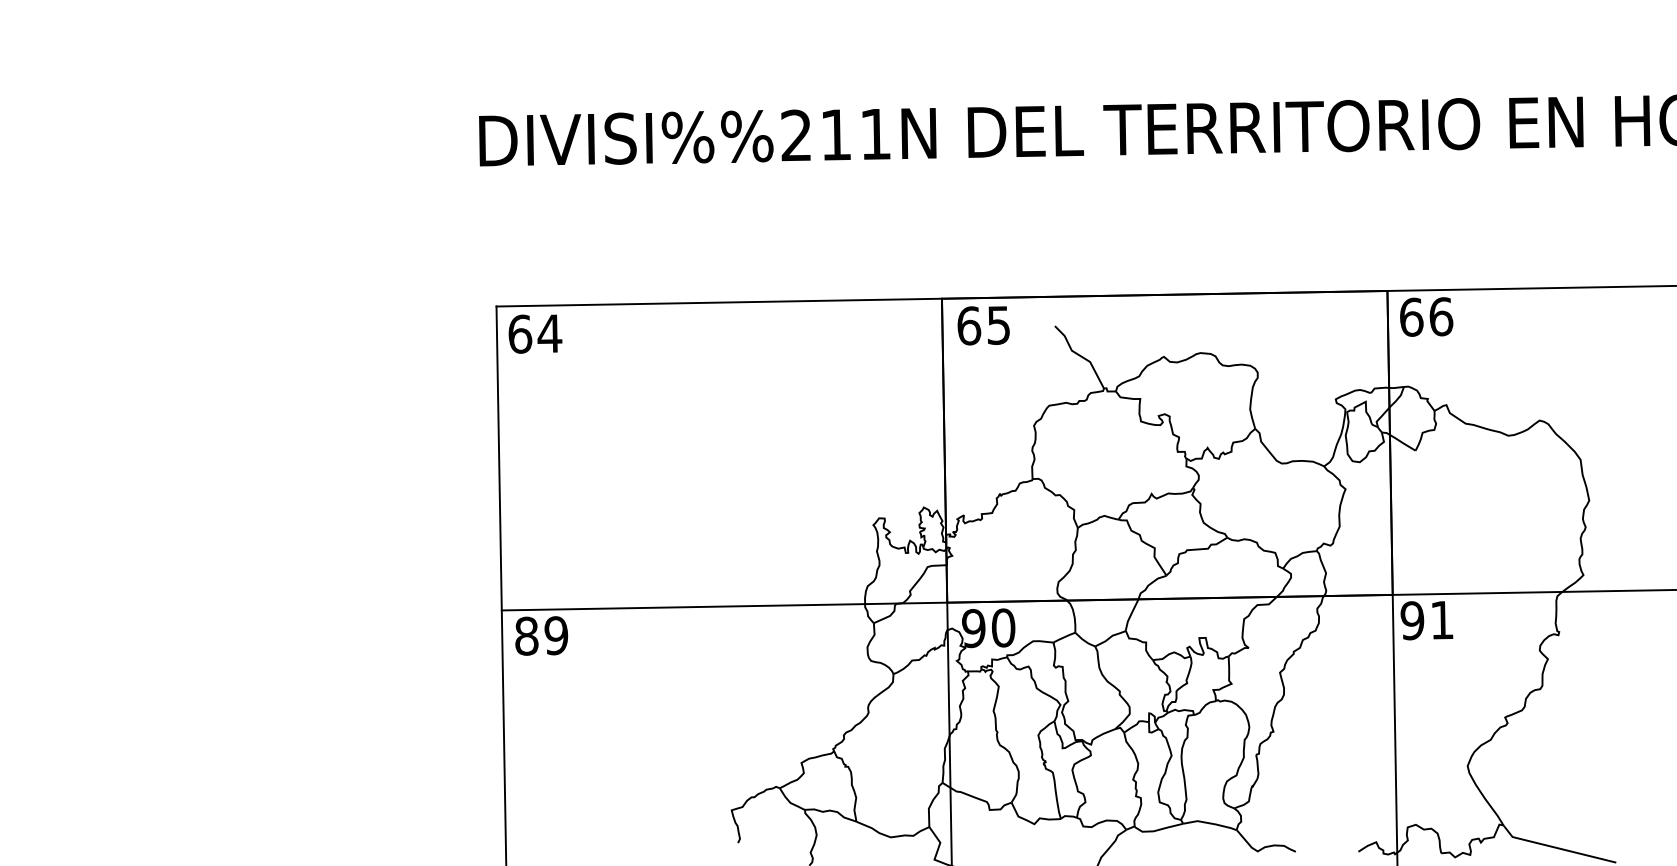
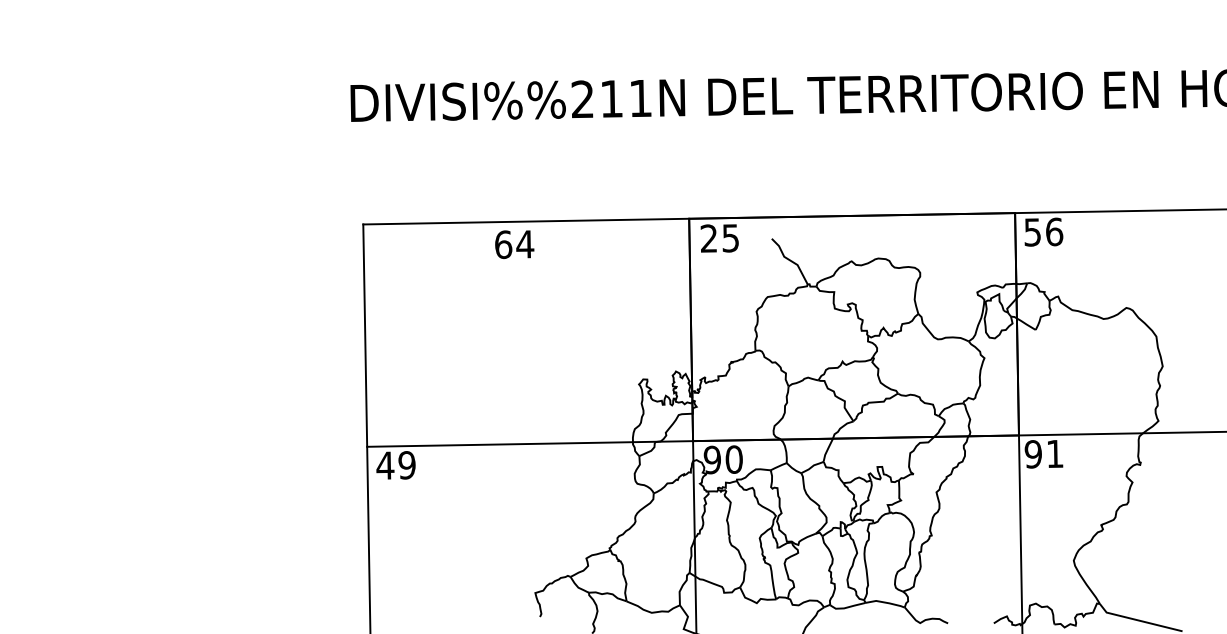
text: (1411, 316) -> (1032, 231), 66 -> 56
text: (969, 325) -> (709, 238), 65 -> 25
text: (535, 333) -> (514, 244), moved
text: (526, 635) -> (385, 465), 89 -> 49

